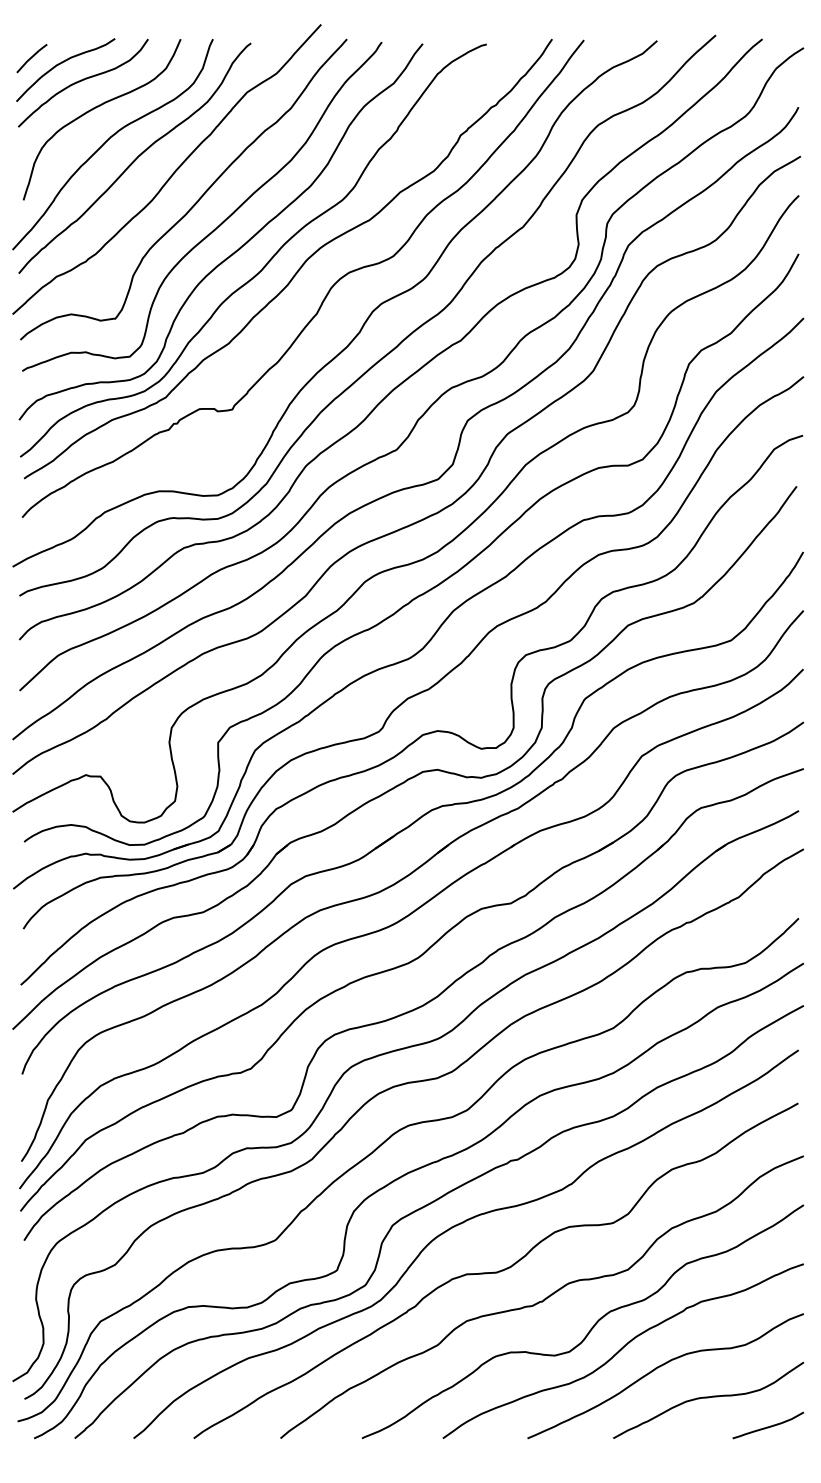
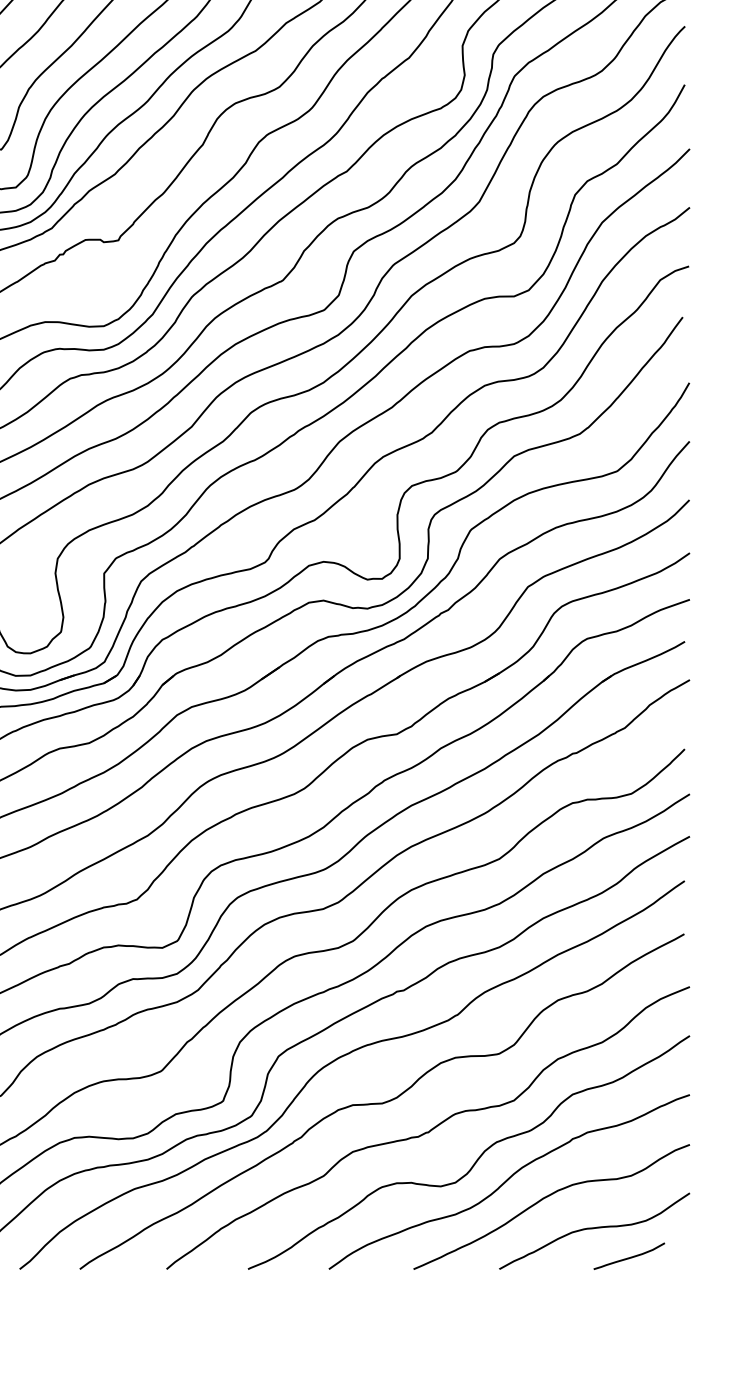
curve: (767, 1426) -> (628, 1257), moved

